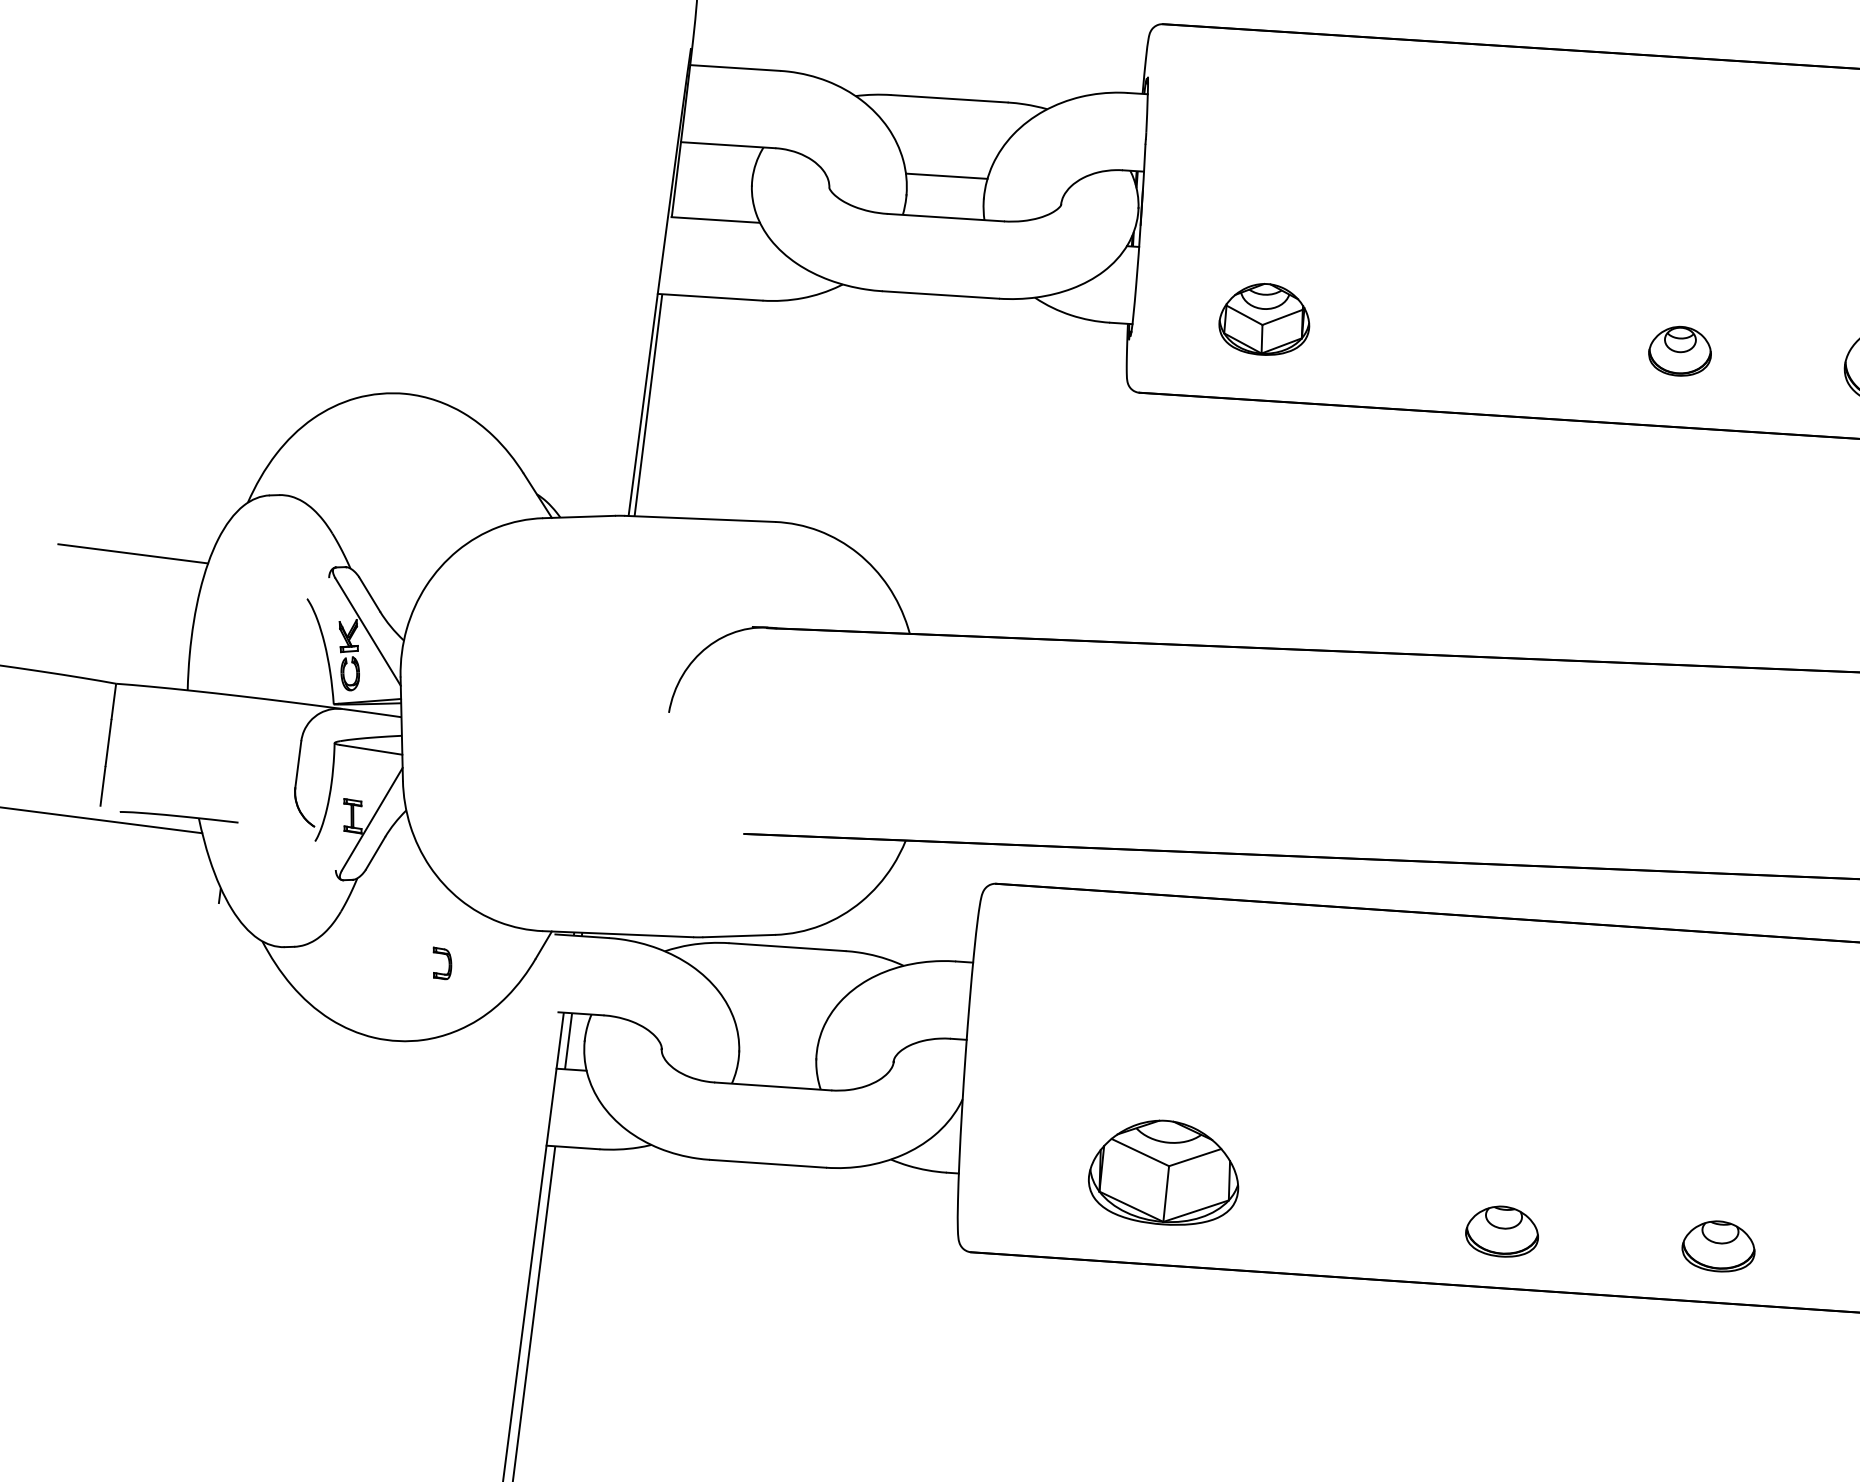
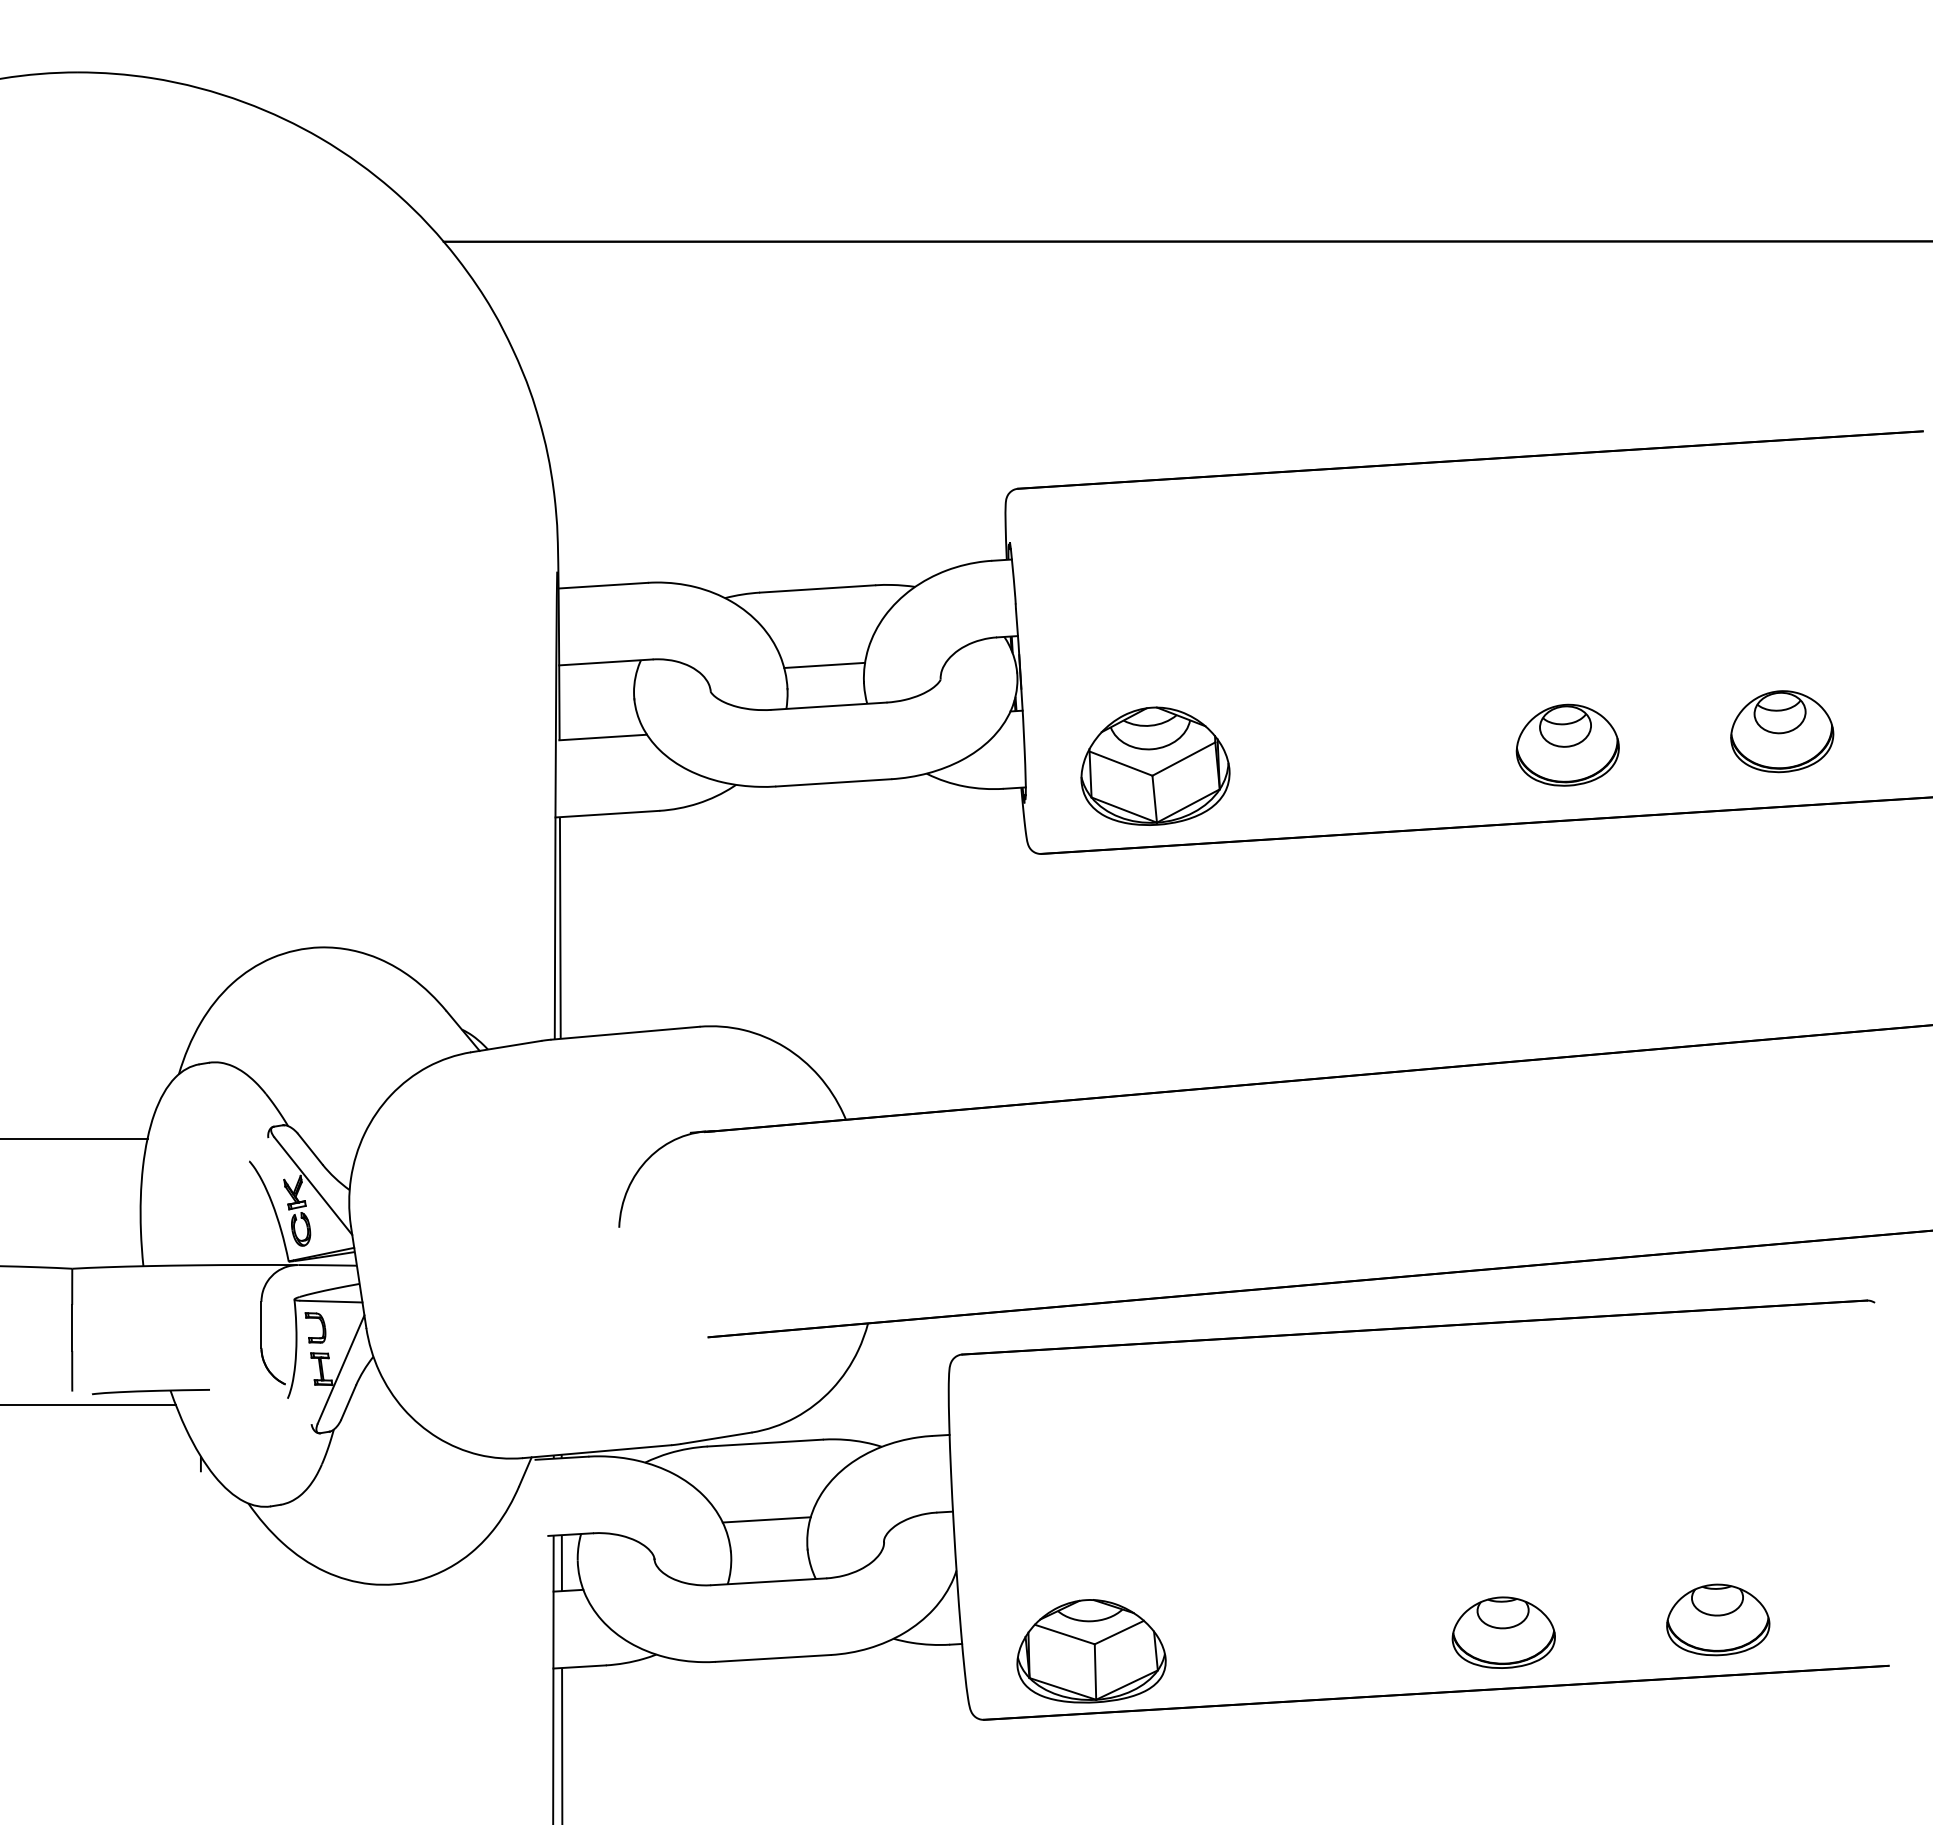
part: (1265, 318) -> (1155, 765), size x1.67
part: (1680, 350) -> (1567, 744), size x1.67
part: (448, 961) -> (321, 1324), moved
line: (778, 1023) -> (766, 1519), added
part: (1164, 1172) -> (1091, 1651), moved
part: (1502, 1231) -> (1503, 1632), size x1.43
part: (1719, 1246) -> (1718, 1619), size x1.43

